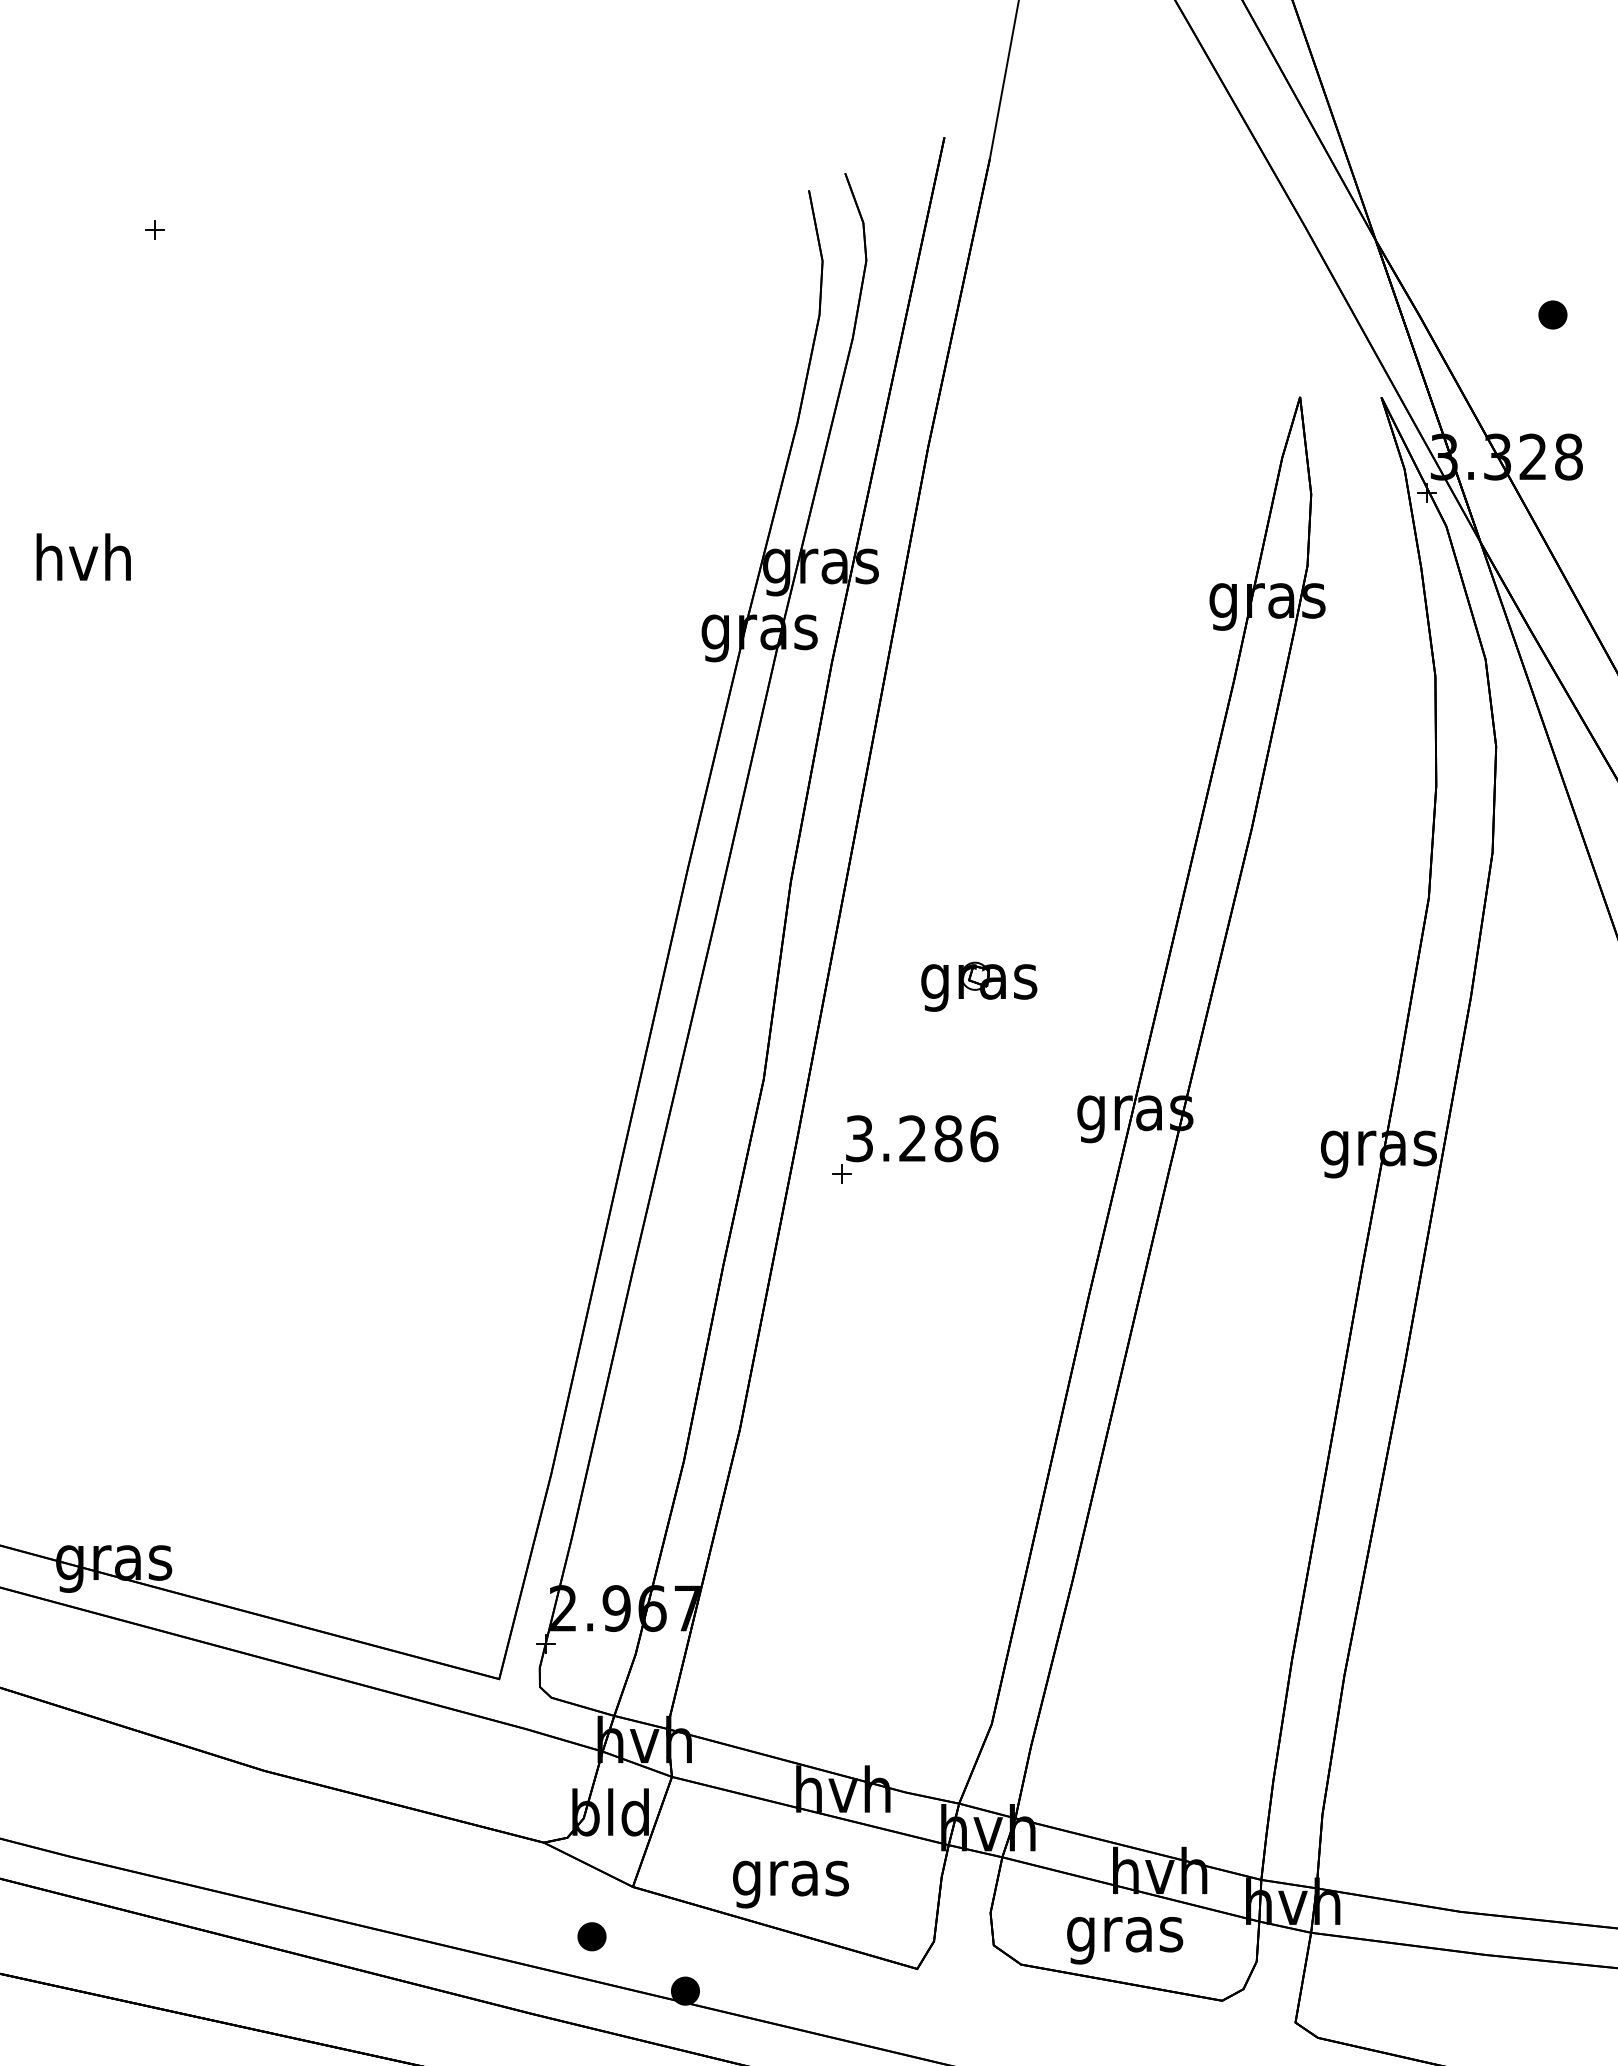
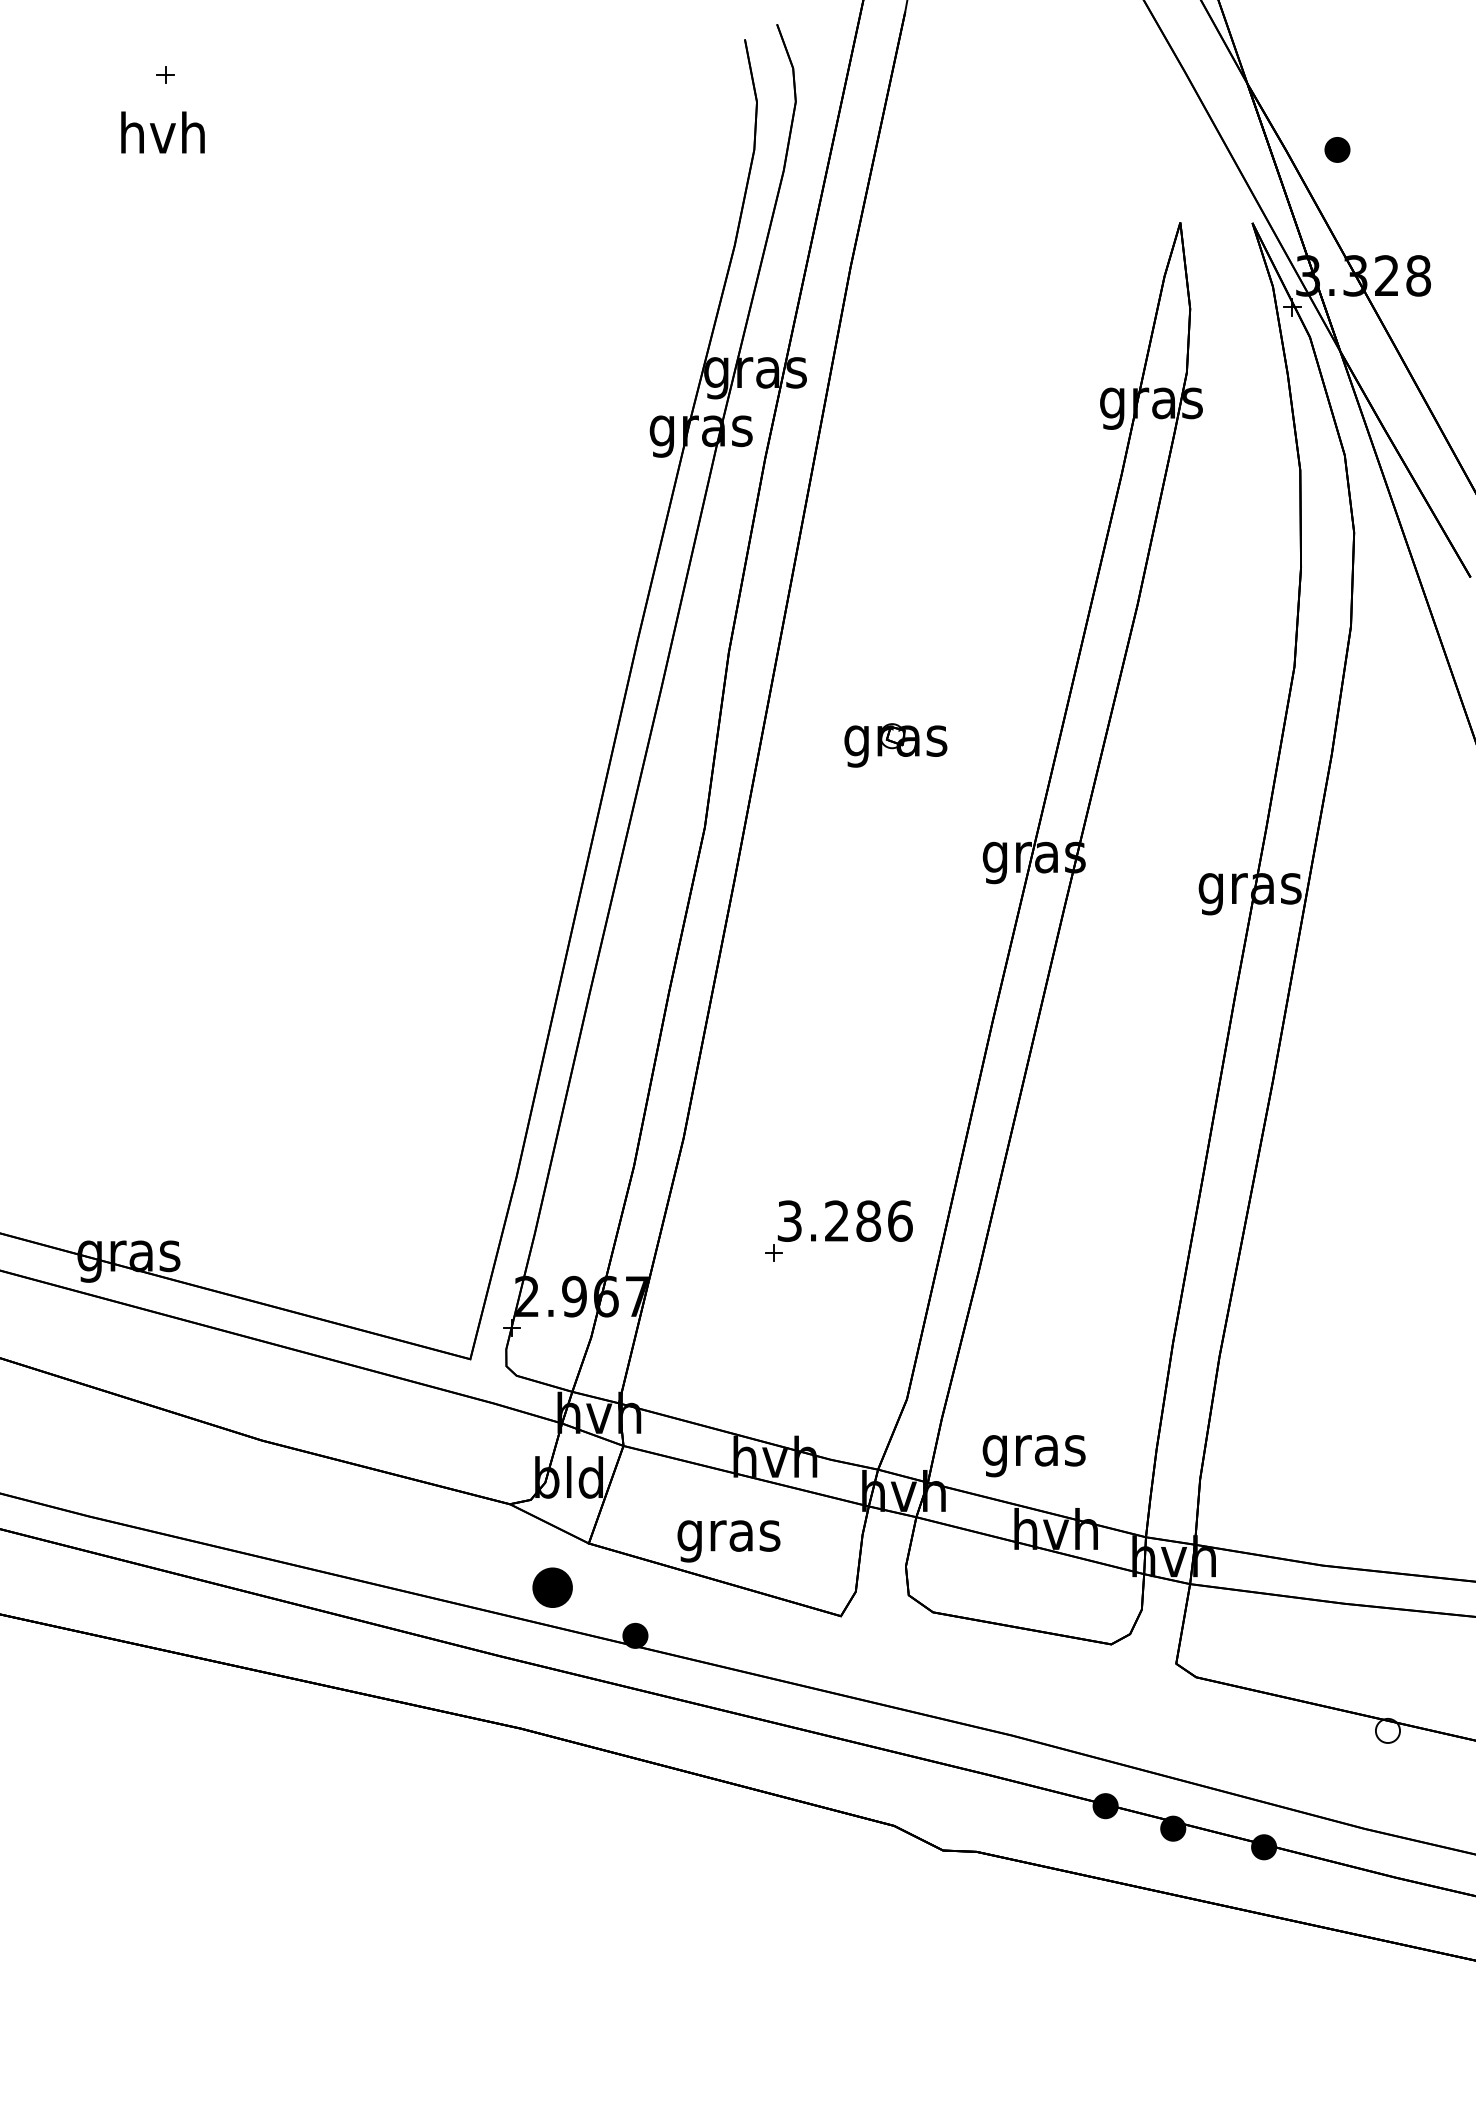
part: (1552, 314) -> (1337, 149), moved
text: (83, 557) -> (162, 132), moved
part: (914, 1149) -> (838, 1230), moved
part: (591, 1936) -> (552, 1587), size x1.6
text: (1124, 1941) -> (1033, 1456), moved

